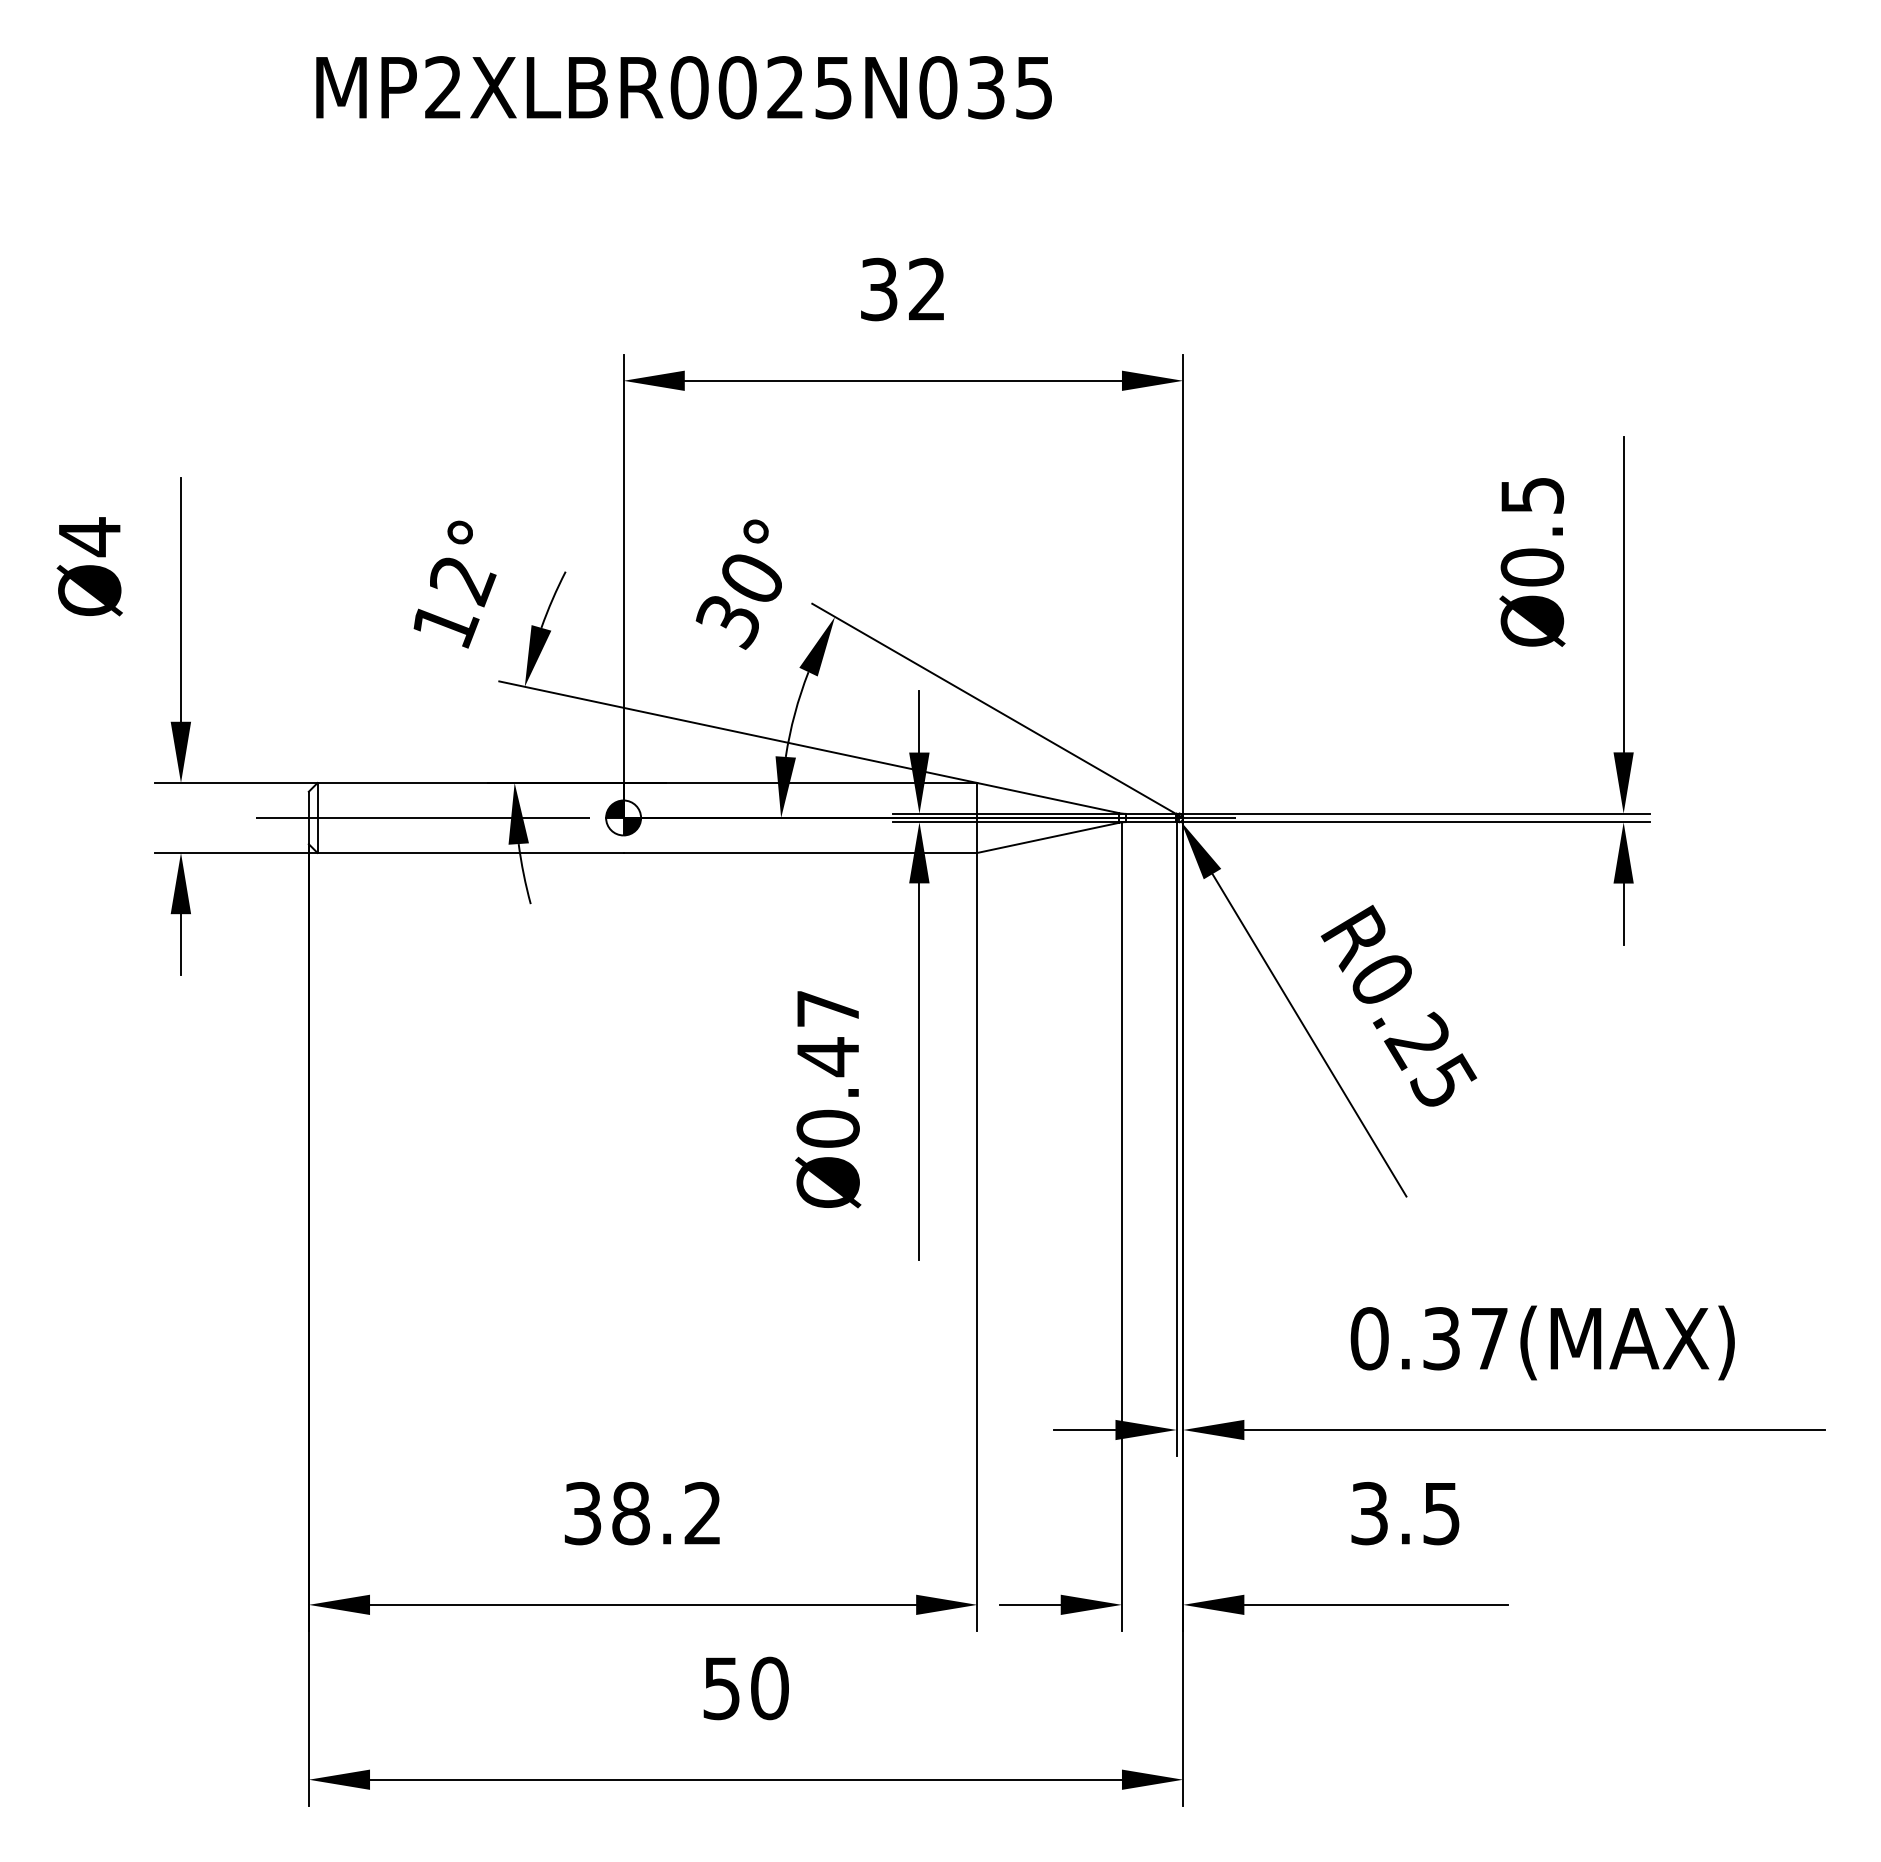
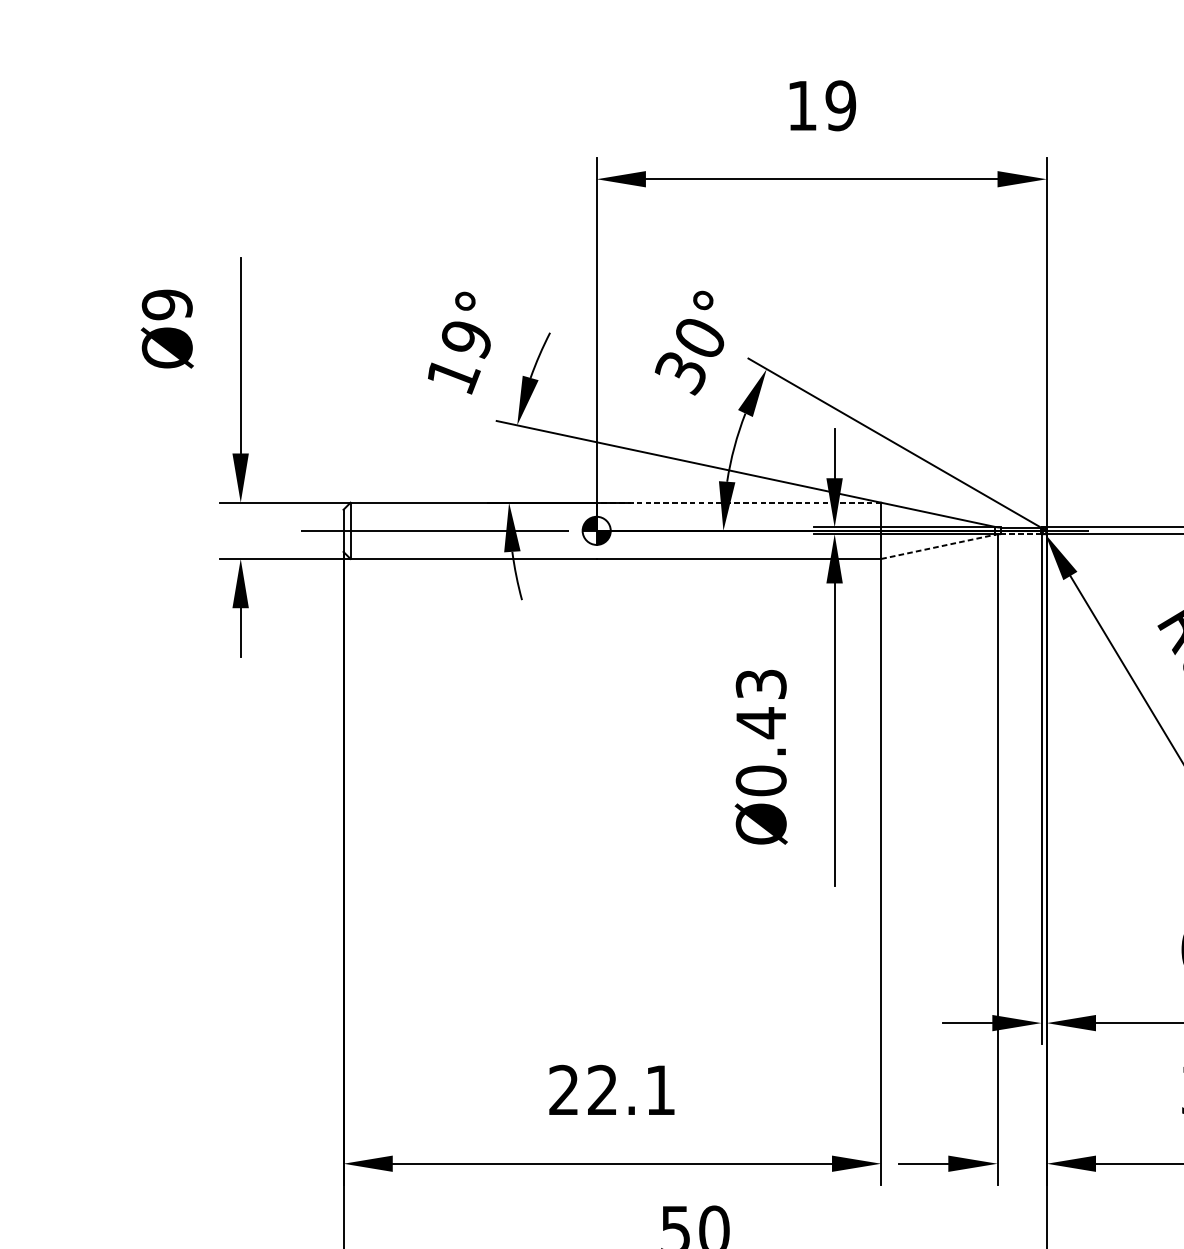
text: (903, 289) -> (821, 105), 32 -> 19
text: (89, 537) -> (167, 305), Ø4 -> Ø9
text: (463, 582) -> (467, 341), 12° -> 19°
line: (800, 783) -> (738, 503), solid -> dashed
line: (1150, 822) -> (1020, 534), solid -> dashed
line: (1048, 837) -> (938, 546), solid -> dashed
text: (827, 1008) -> (760, 684), Ø0.47 -> Ø0.43
text: (642, 1513) -> (611, 1090), 38.2 -> 22.1

